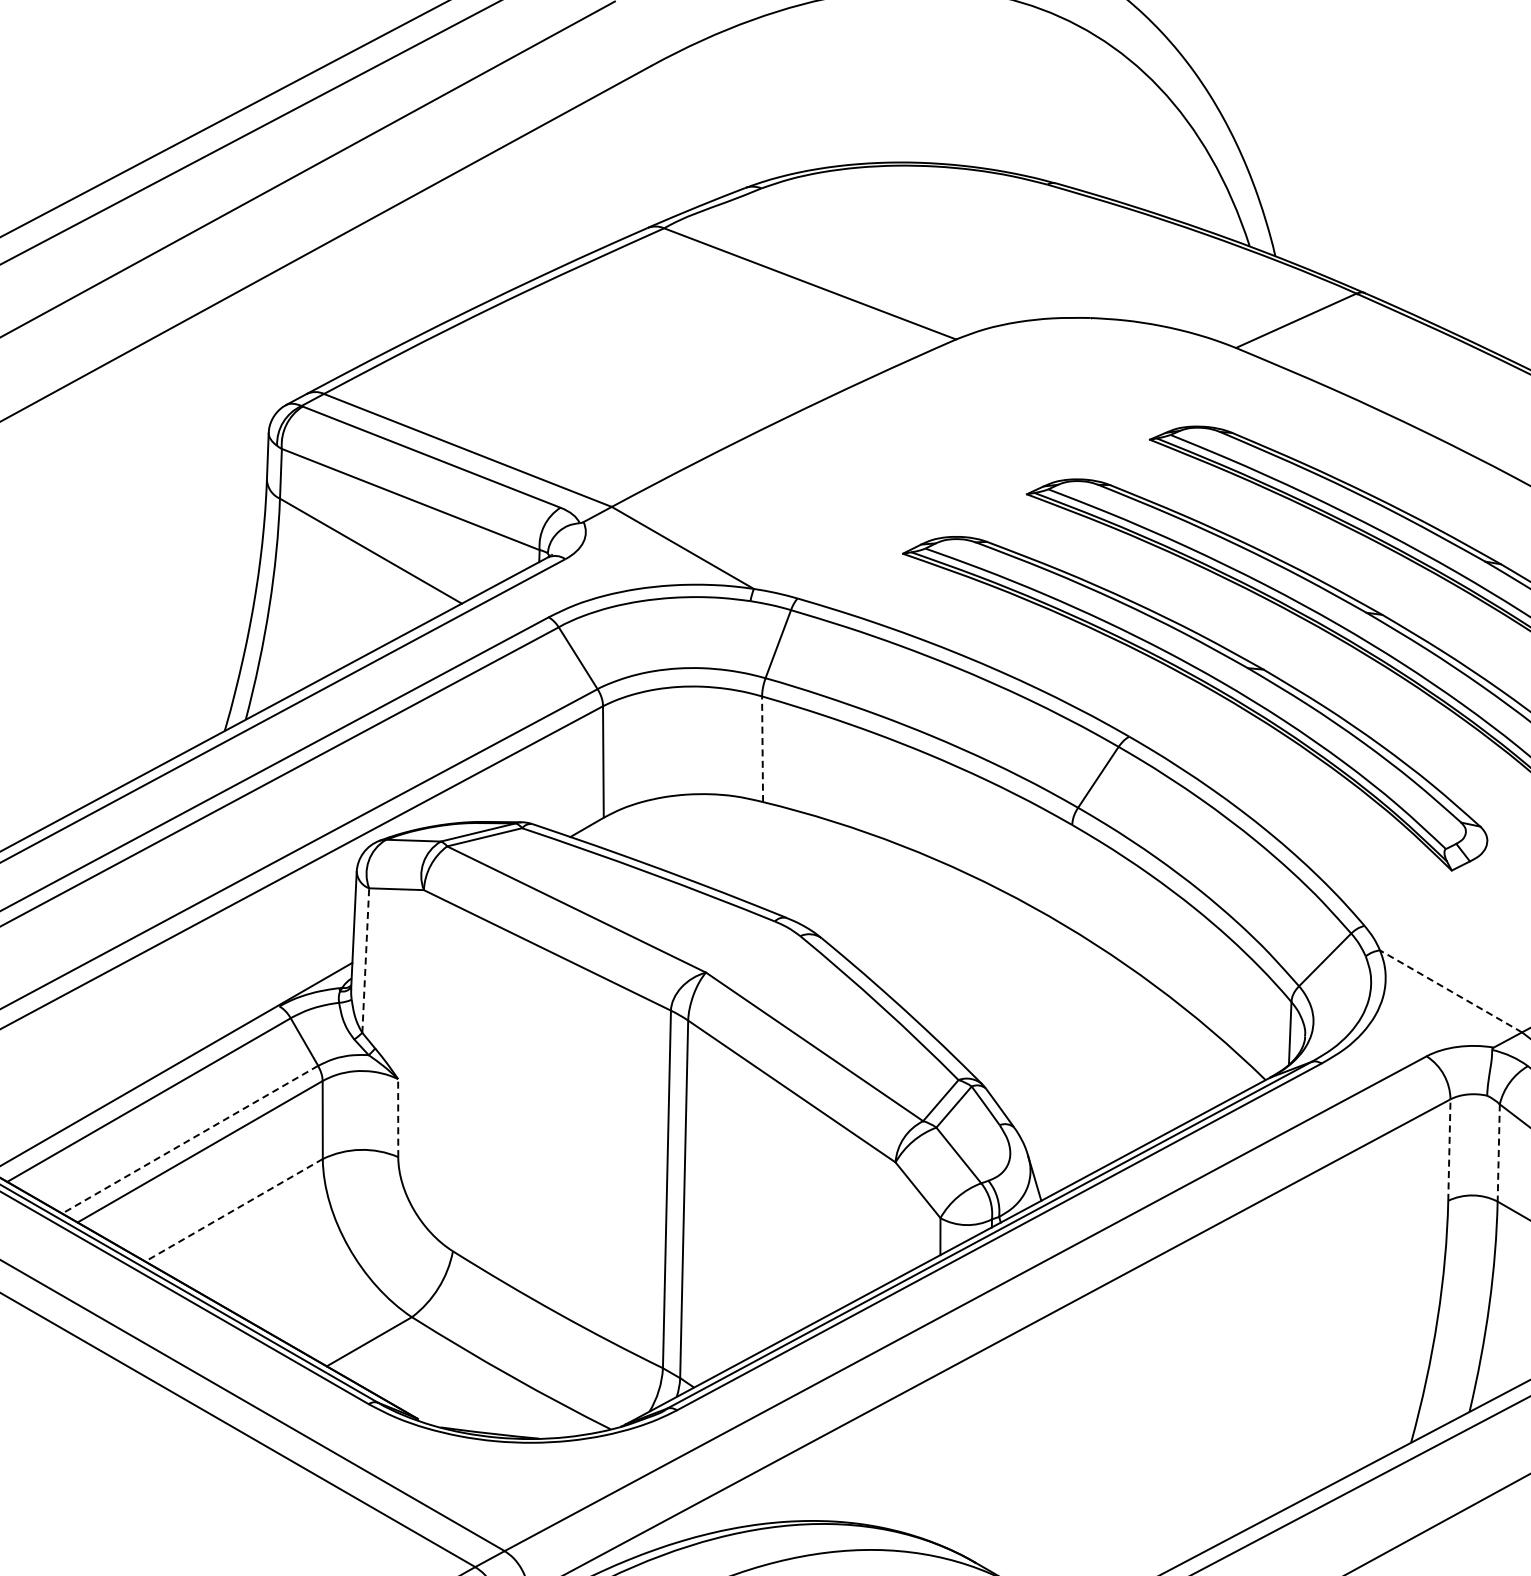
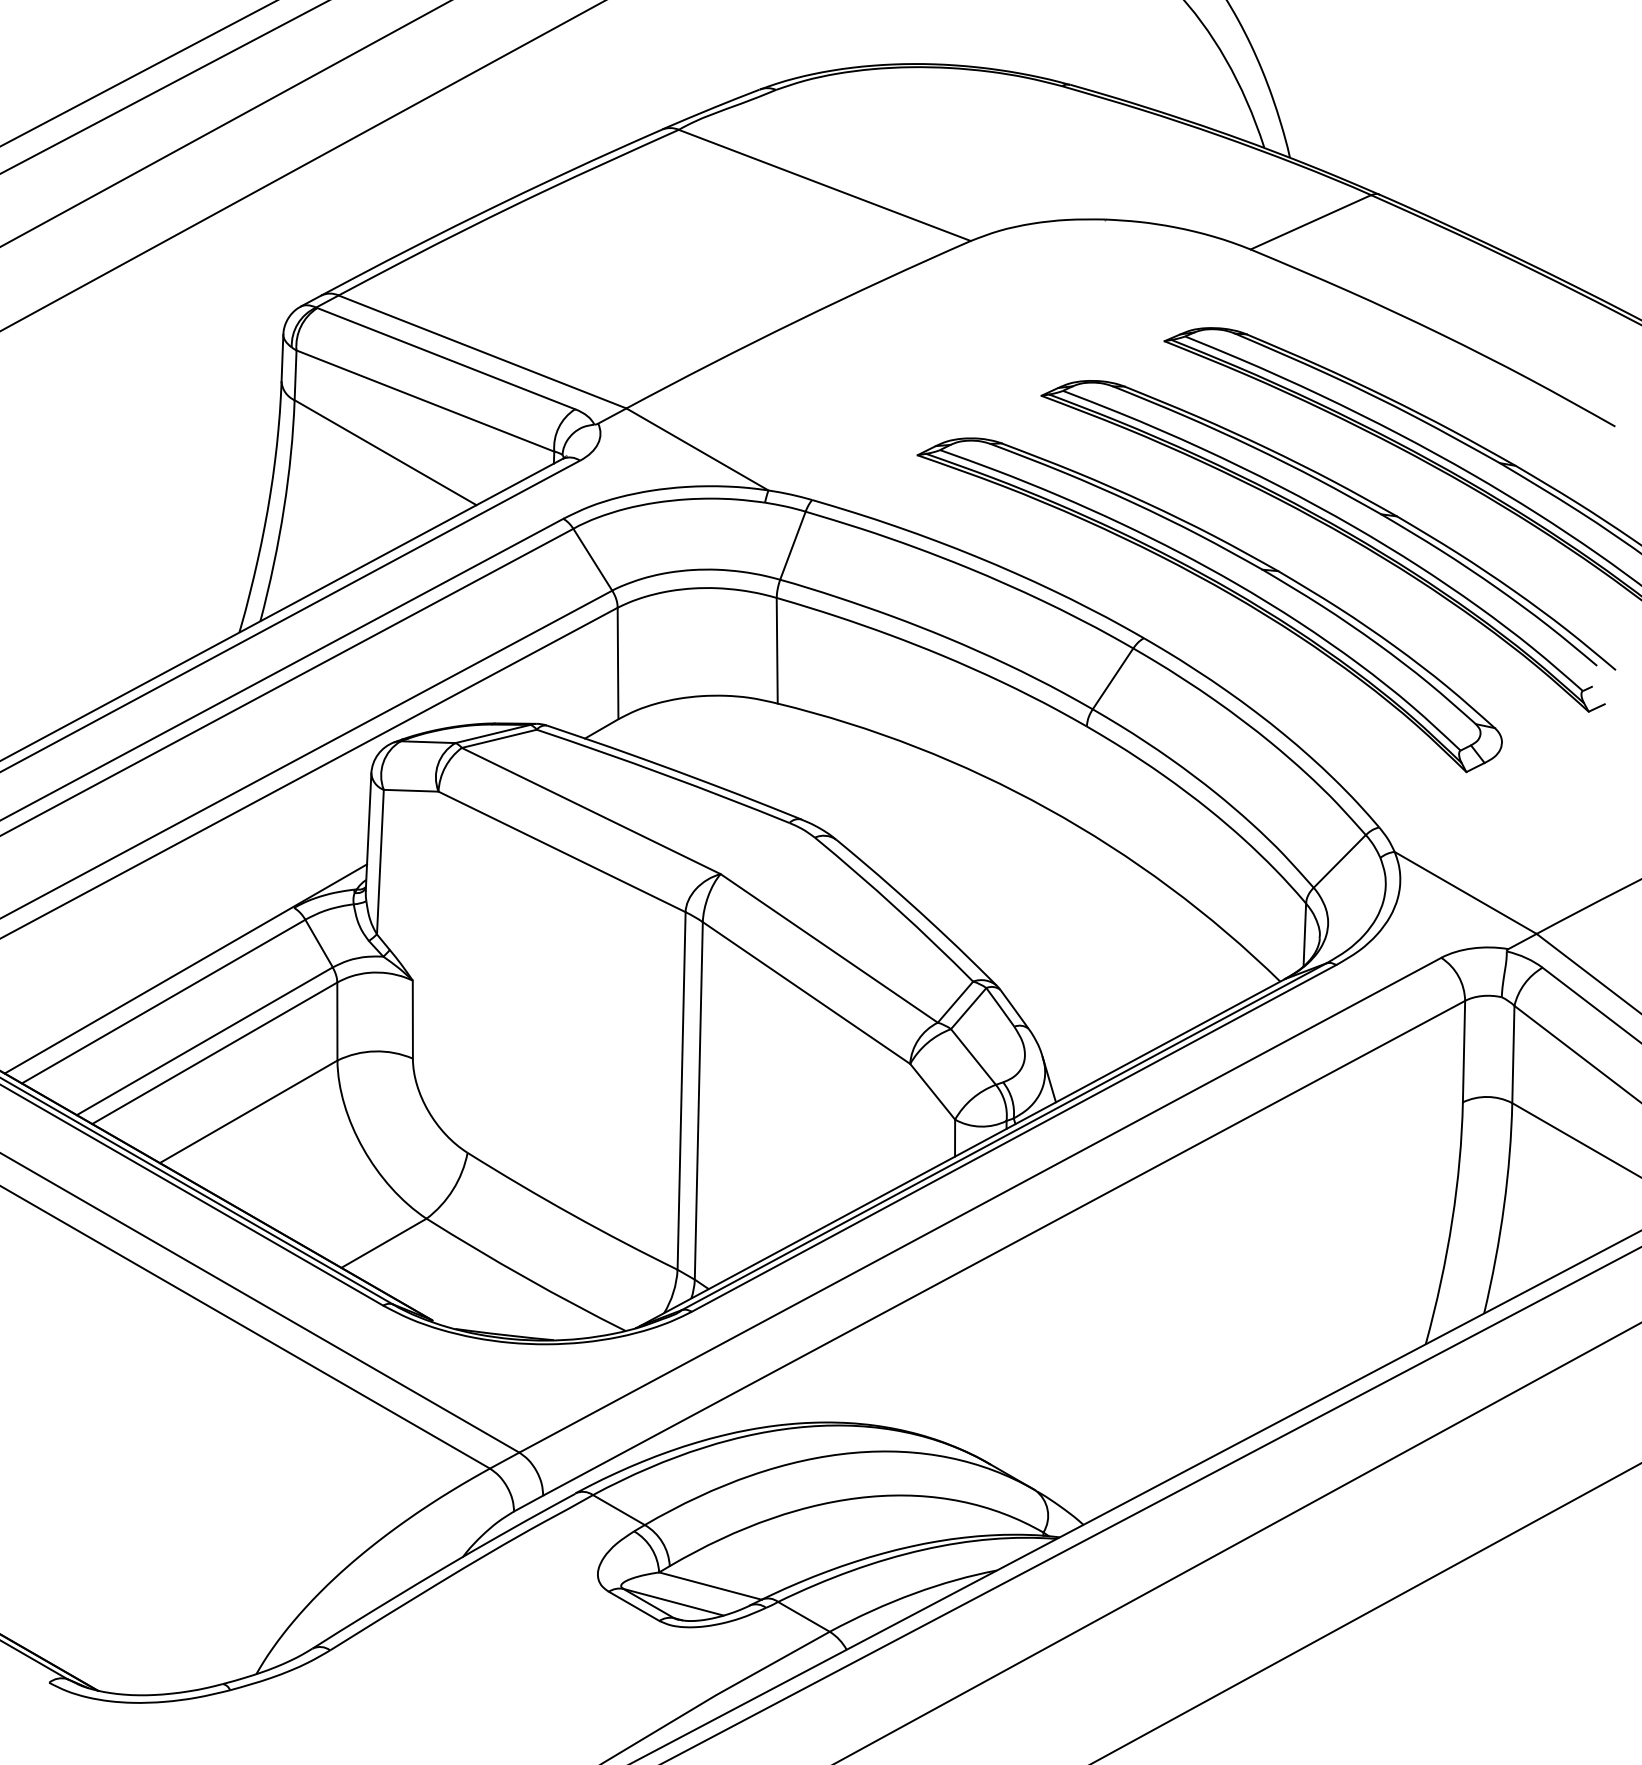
line: (762, 748) -> (777, 650), dashed -> solid
line: (365, 959) -> (380, 861), dashed -> solid
line: (1450, 990) -> (1465, 892), dashed -> solid
line: (397, 1117) -> (412, 1019), dashed -> solid
line: (189, 1139) -> (204, 1041), dashed -> solid
line: (1449, 1149) -> (1464, 1051), dashed -> solid
line: (1498, 1152) -> (1513, 1054), dashed -> solid
line: (233, 1209) -> (248, 1111), dashed -> solid

